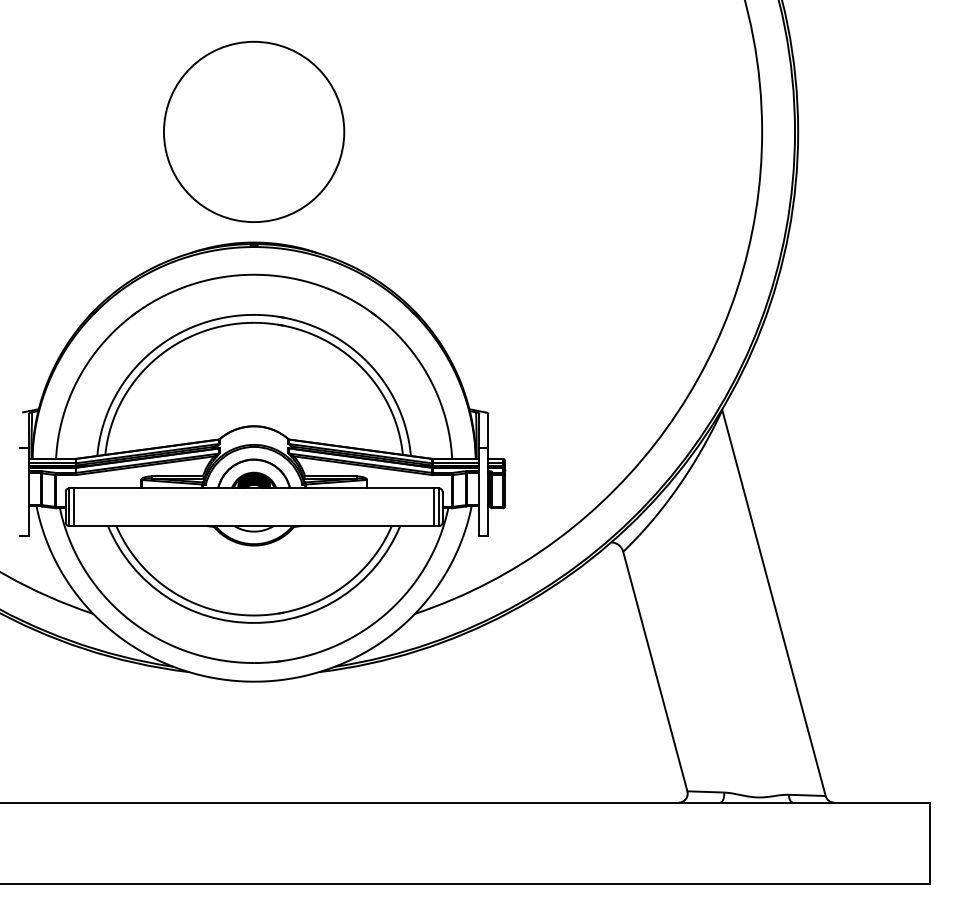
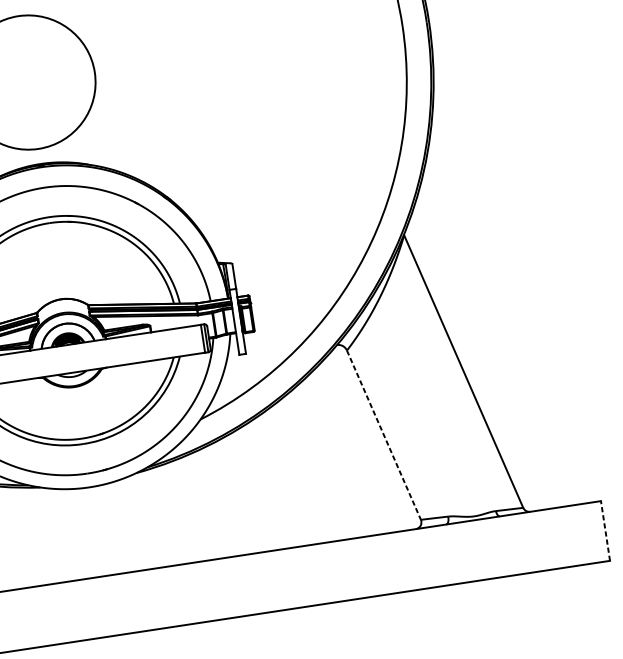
line: (655, 672) -> (384, 435), solid -> dashed
line: (930, 843) -> (605, 531), solid -> dashed

